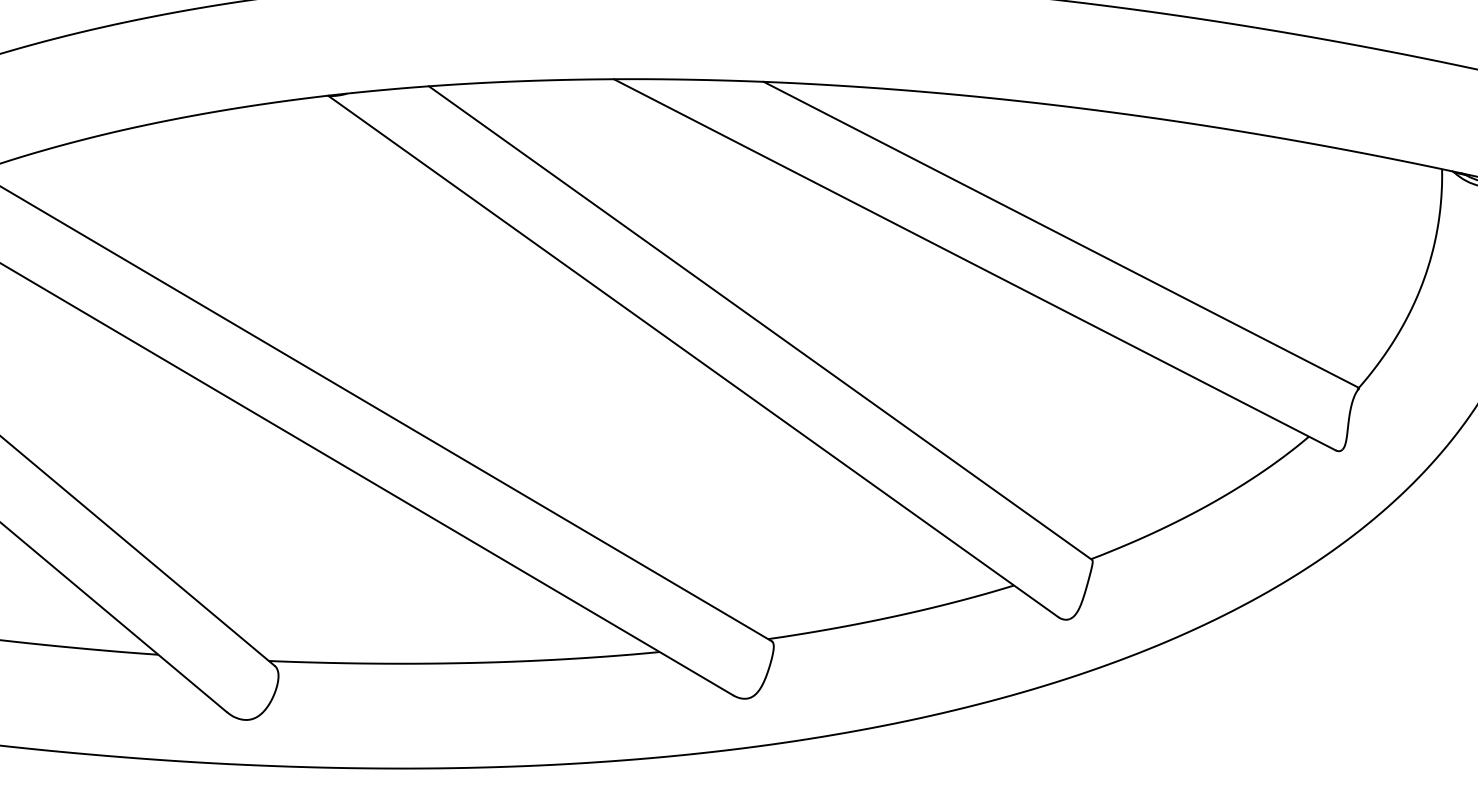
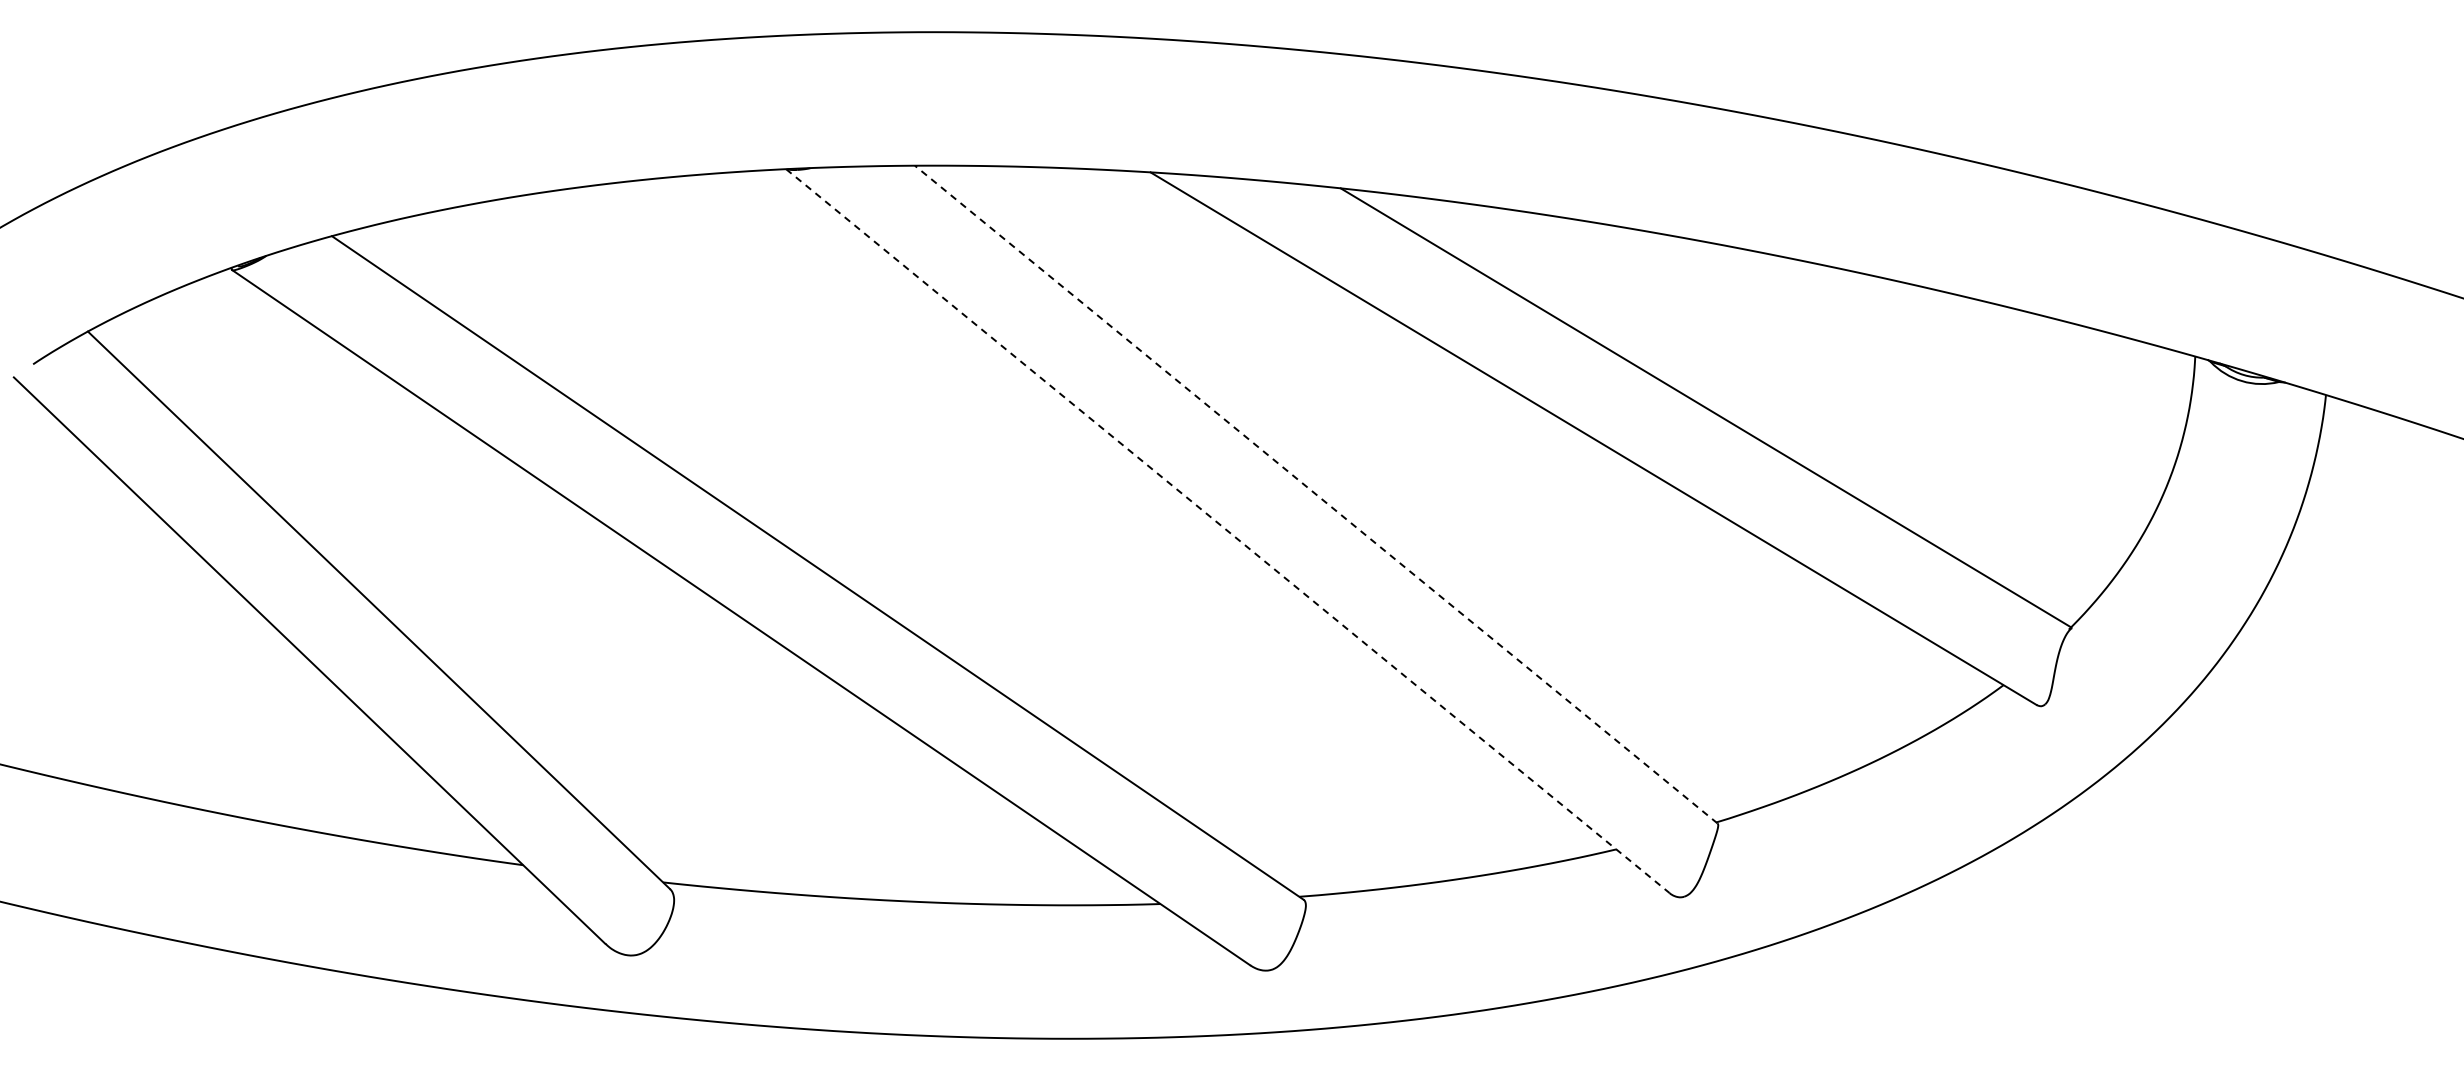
line: (760, 323) -> (1316, 494), solid -> dashed
line: (693, 356) -> (1228, 531), solid -> dashed

